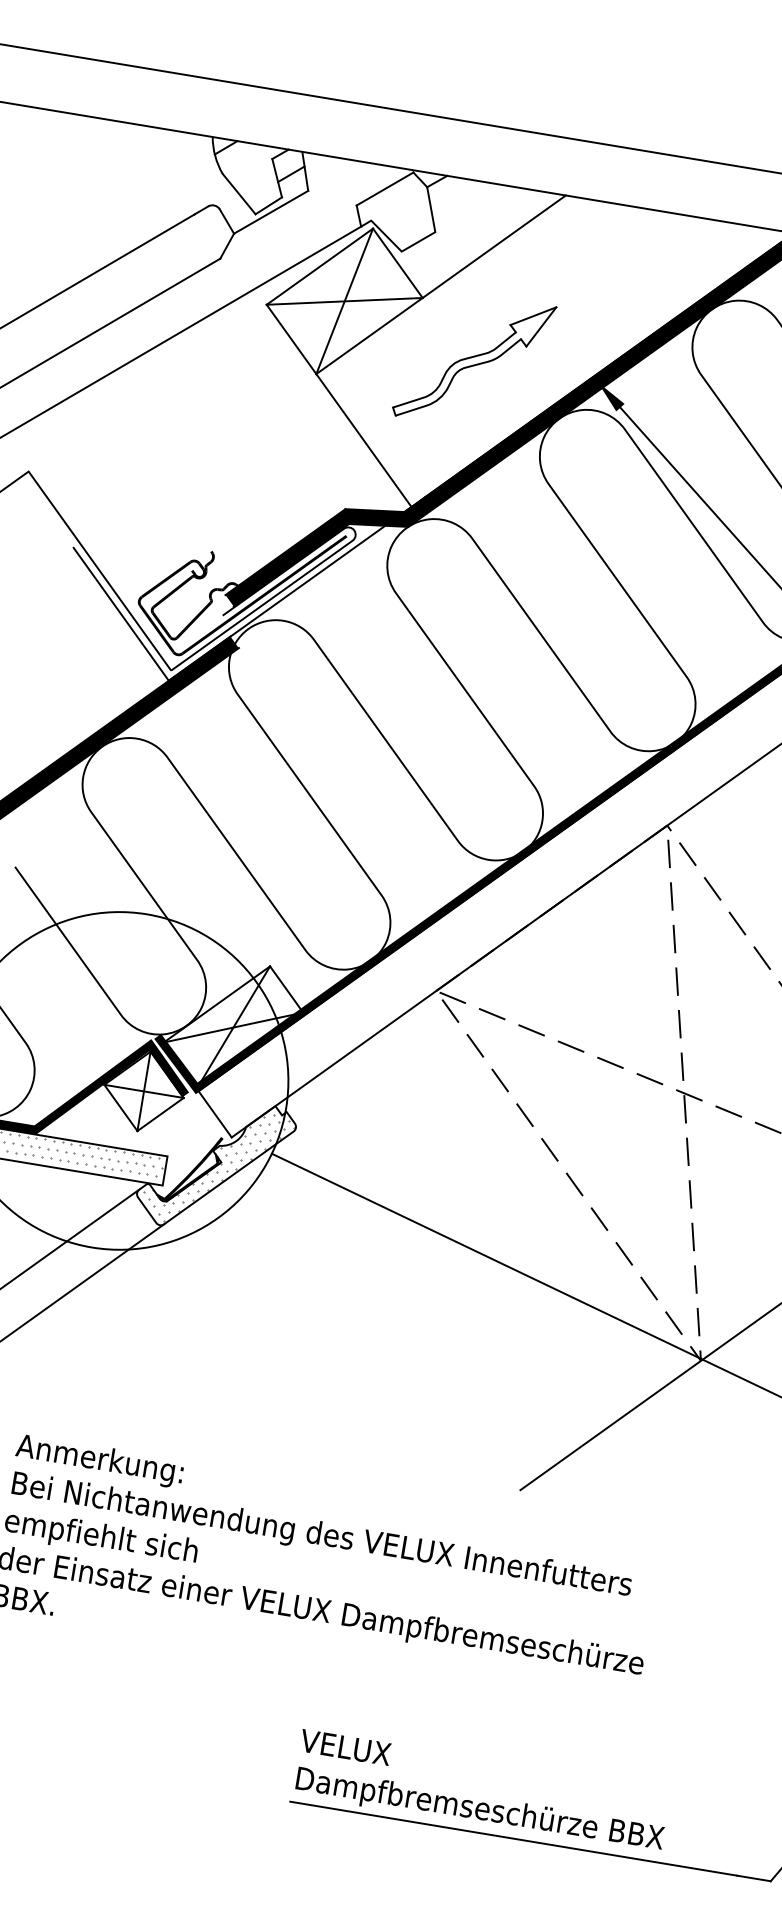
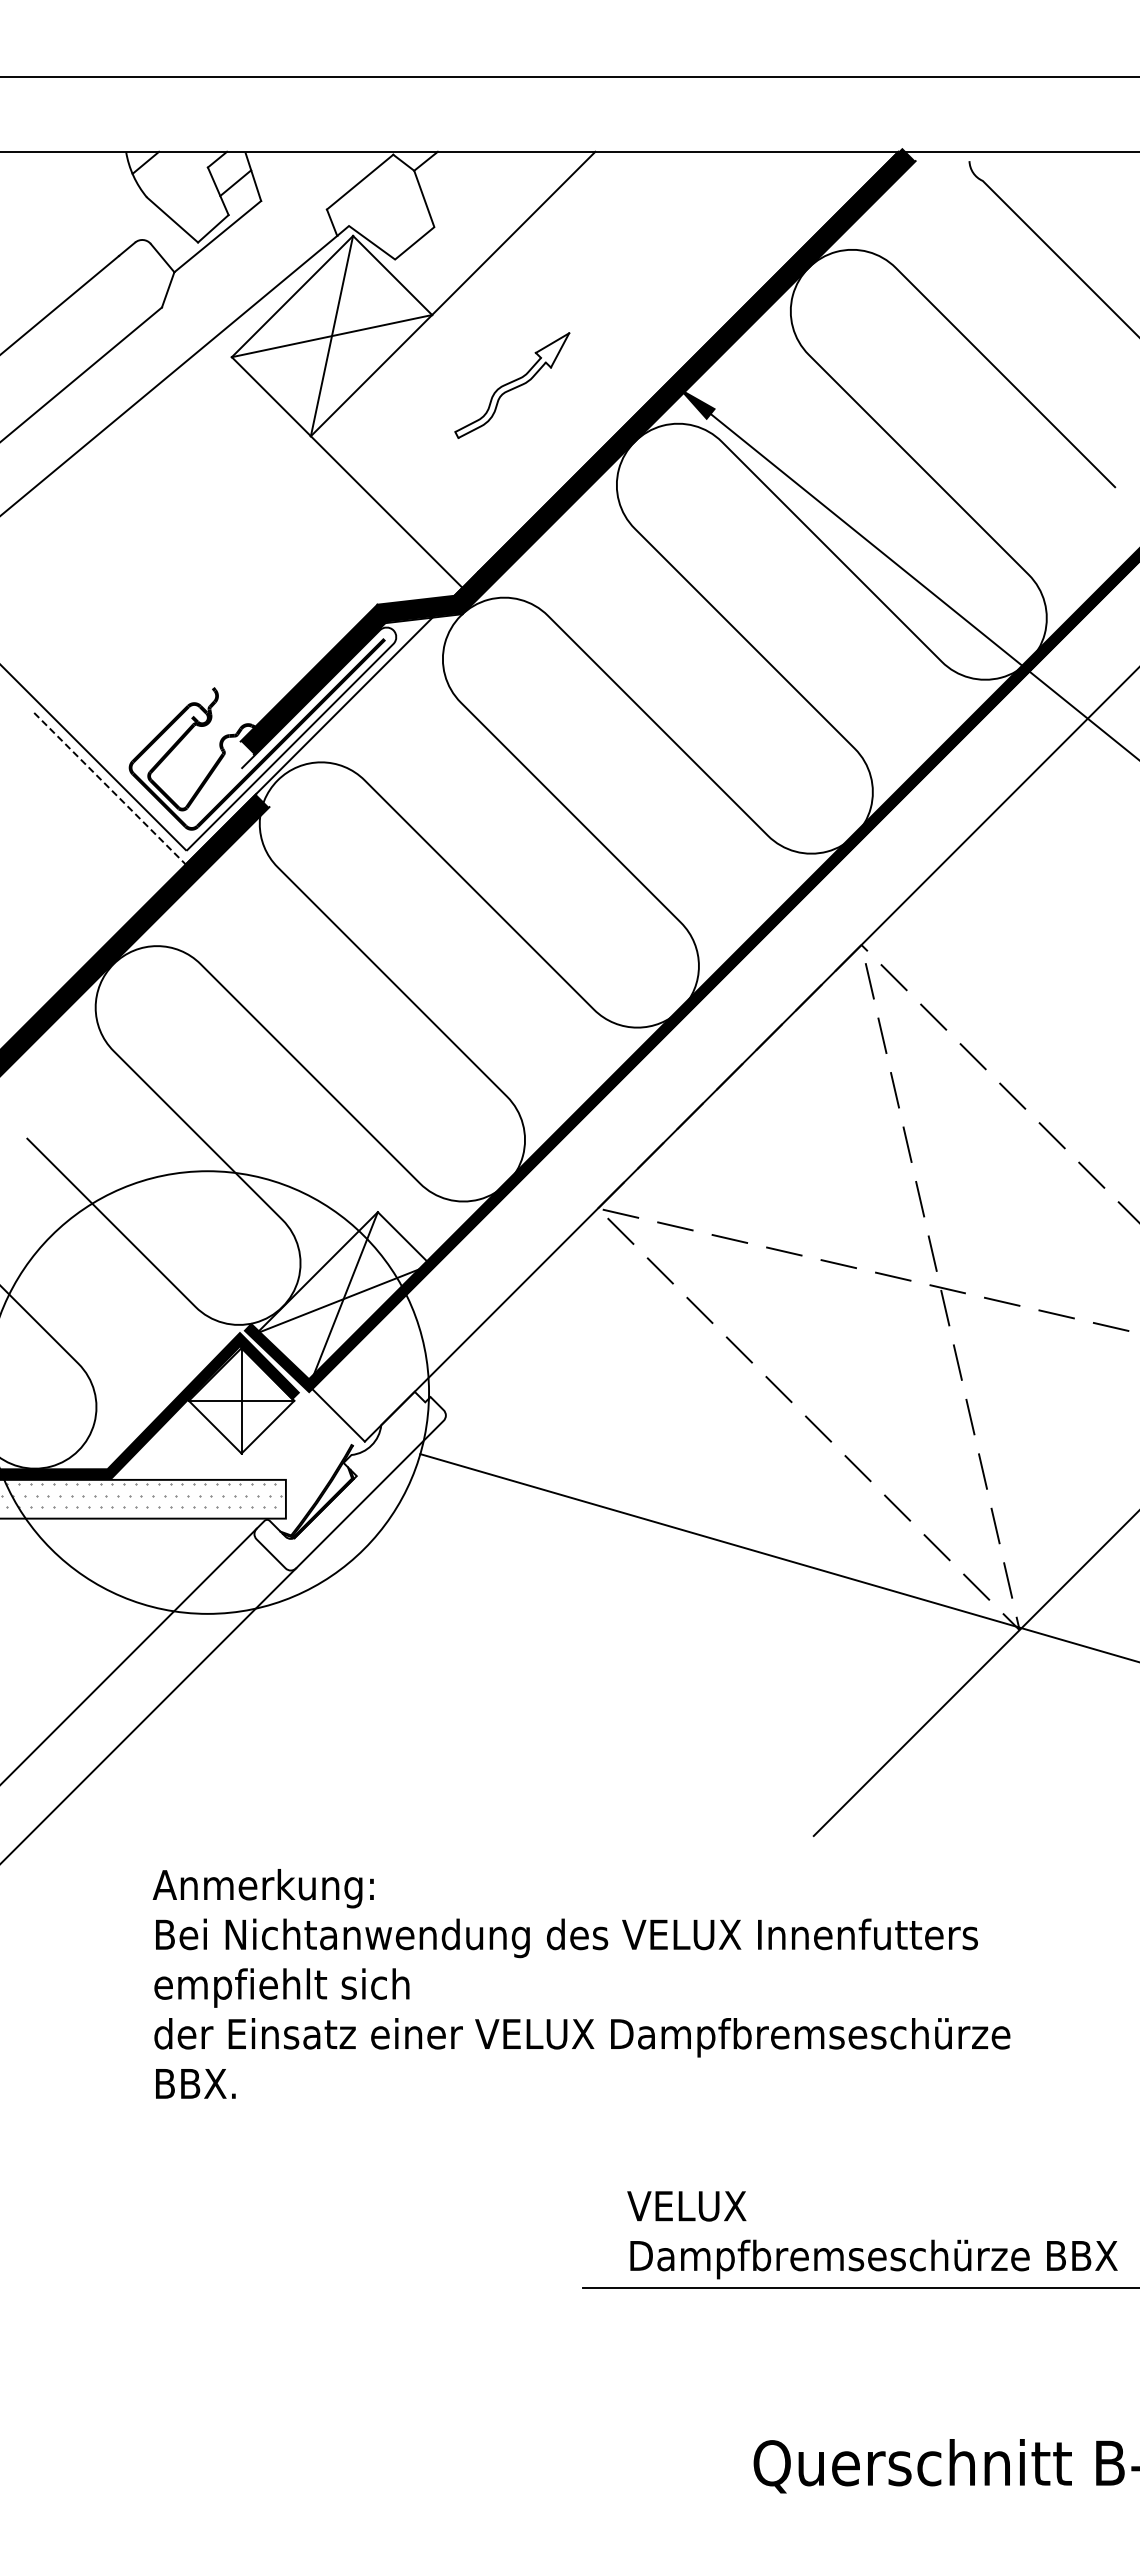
part: (474, 361) -> (512, 385), size x0.6
line: (121, 614) -> (110, 789), solid -> dashed
hatch: (217, 1167) -> (352, 1483), removed
text: (481, 1792) -> (872, 2235), moved

